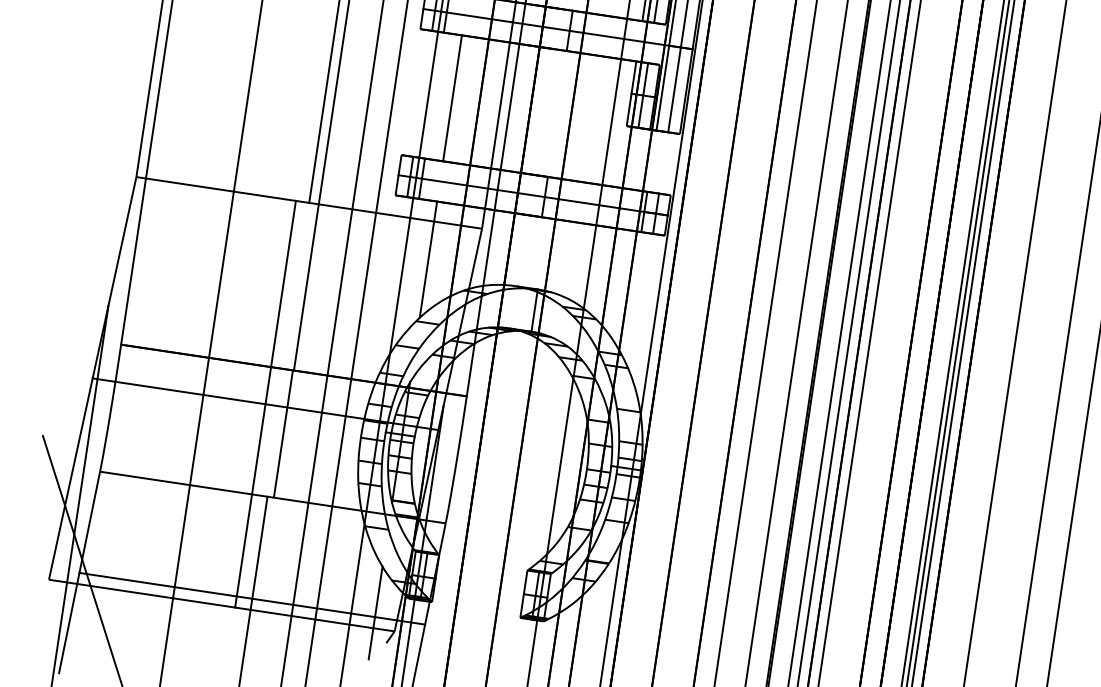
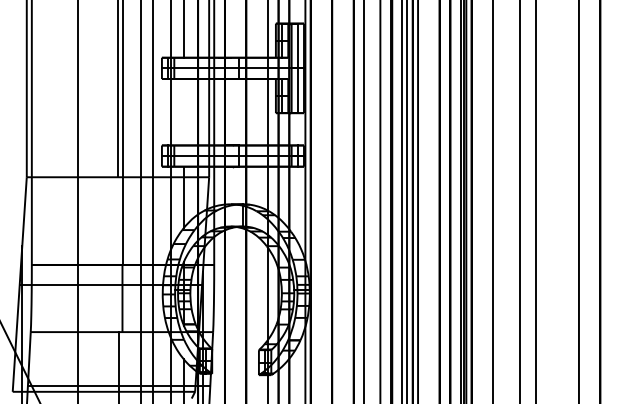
line: (451, 98) -> (183, 112), removed
line: (264, 404) -> (110, 284), removed

